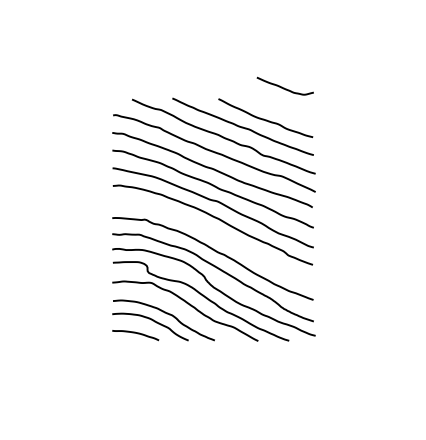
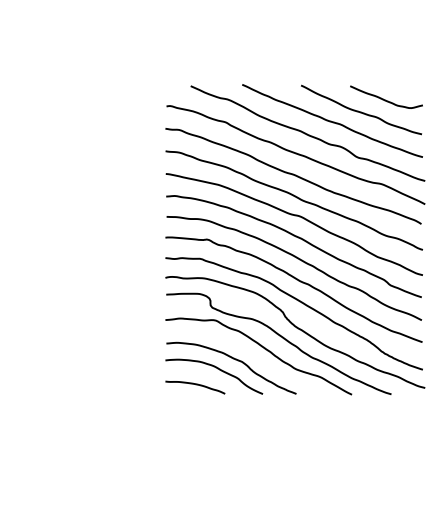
curve: (284, 87) -> (385, 98), moved
curve: (217, 236) -> (299, 261), added

